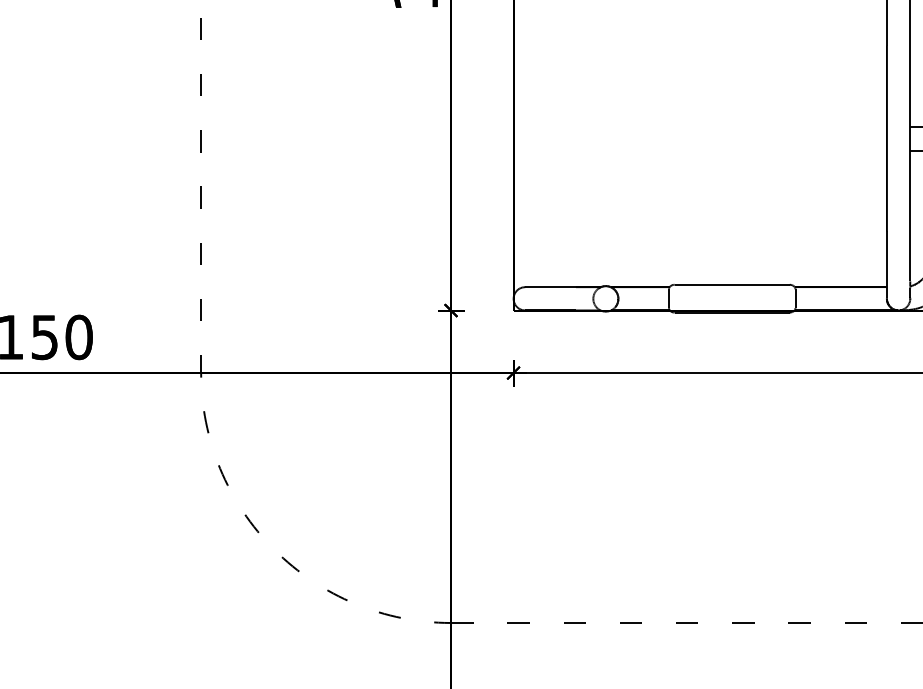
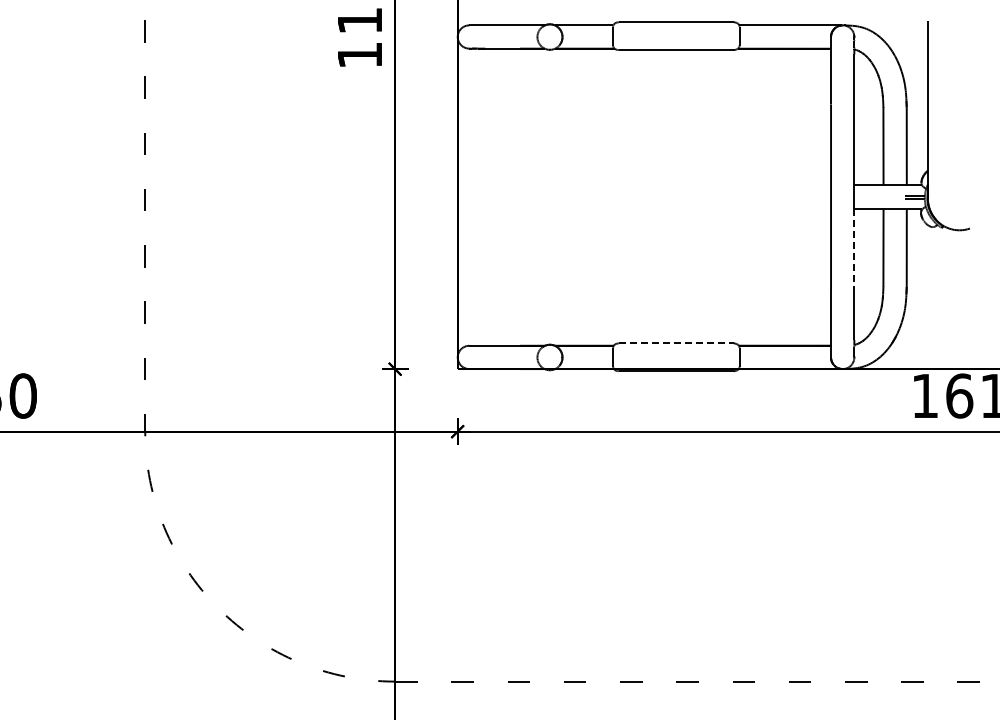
line: (910, 191) -> (854, 250), solid -> dashed
line: (732, 284) -> (676, 343), solid -> dashed

